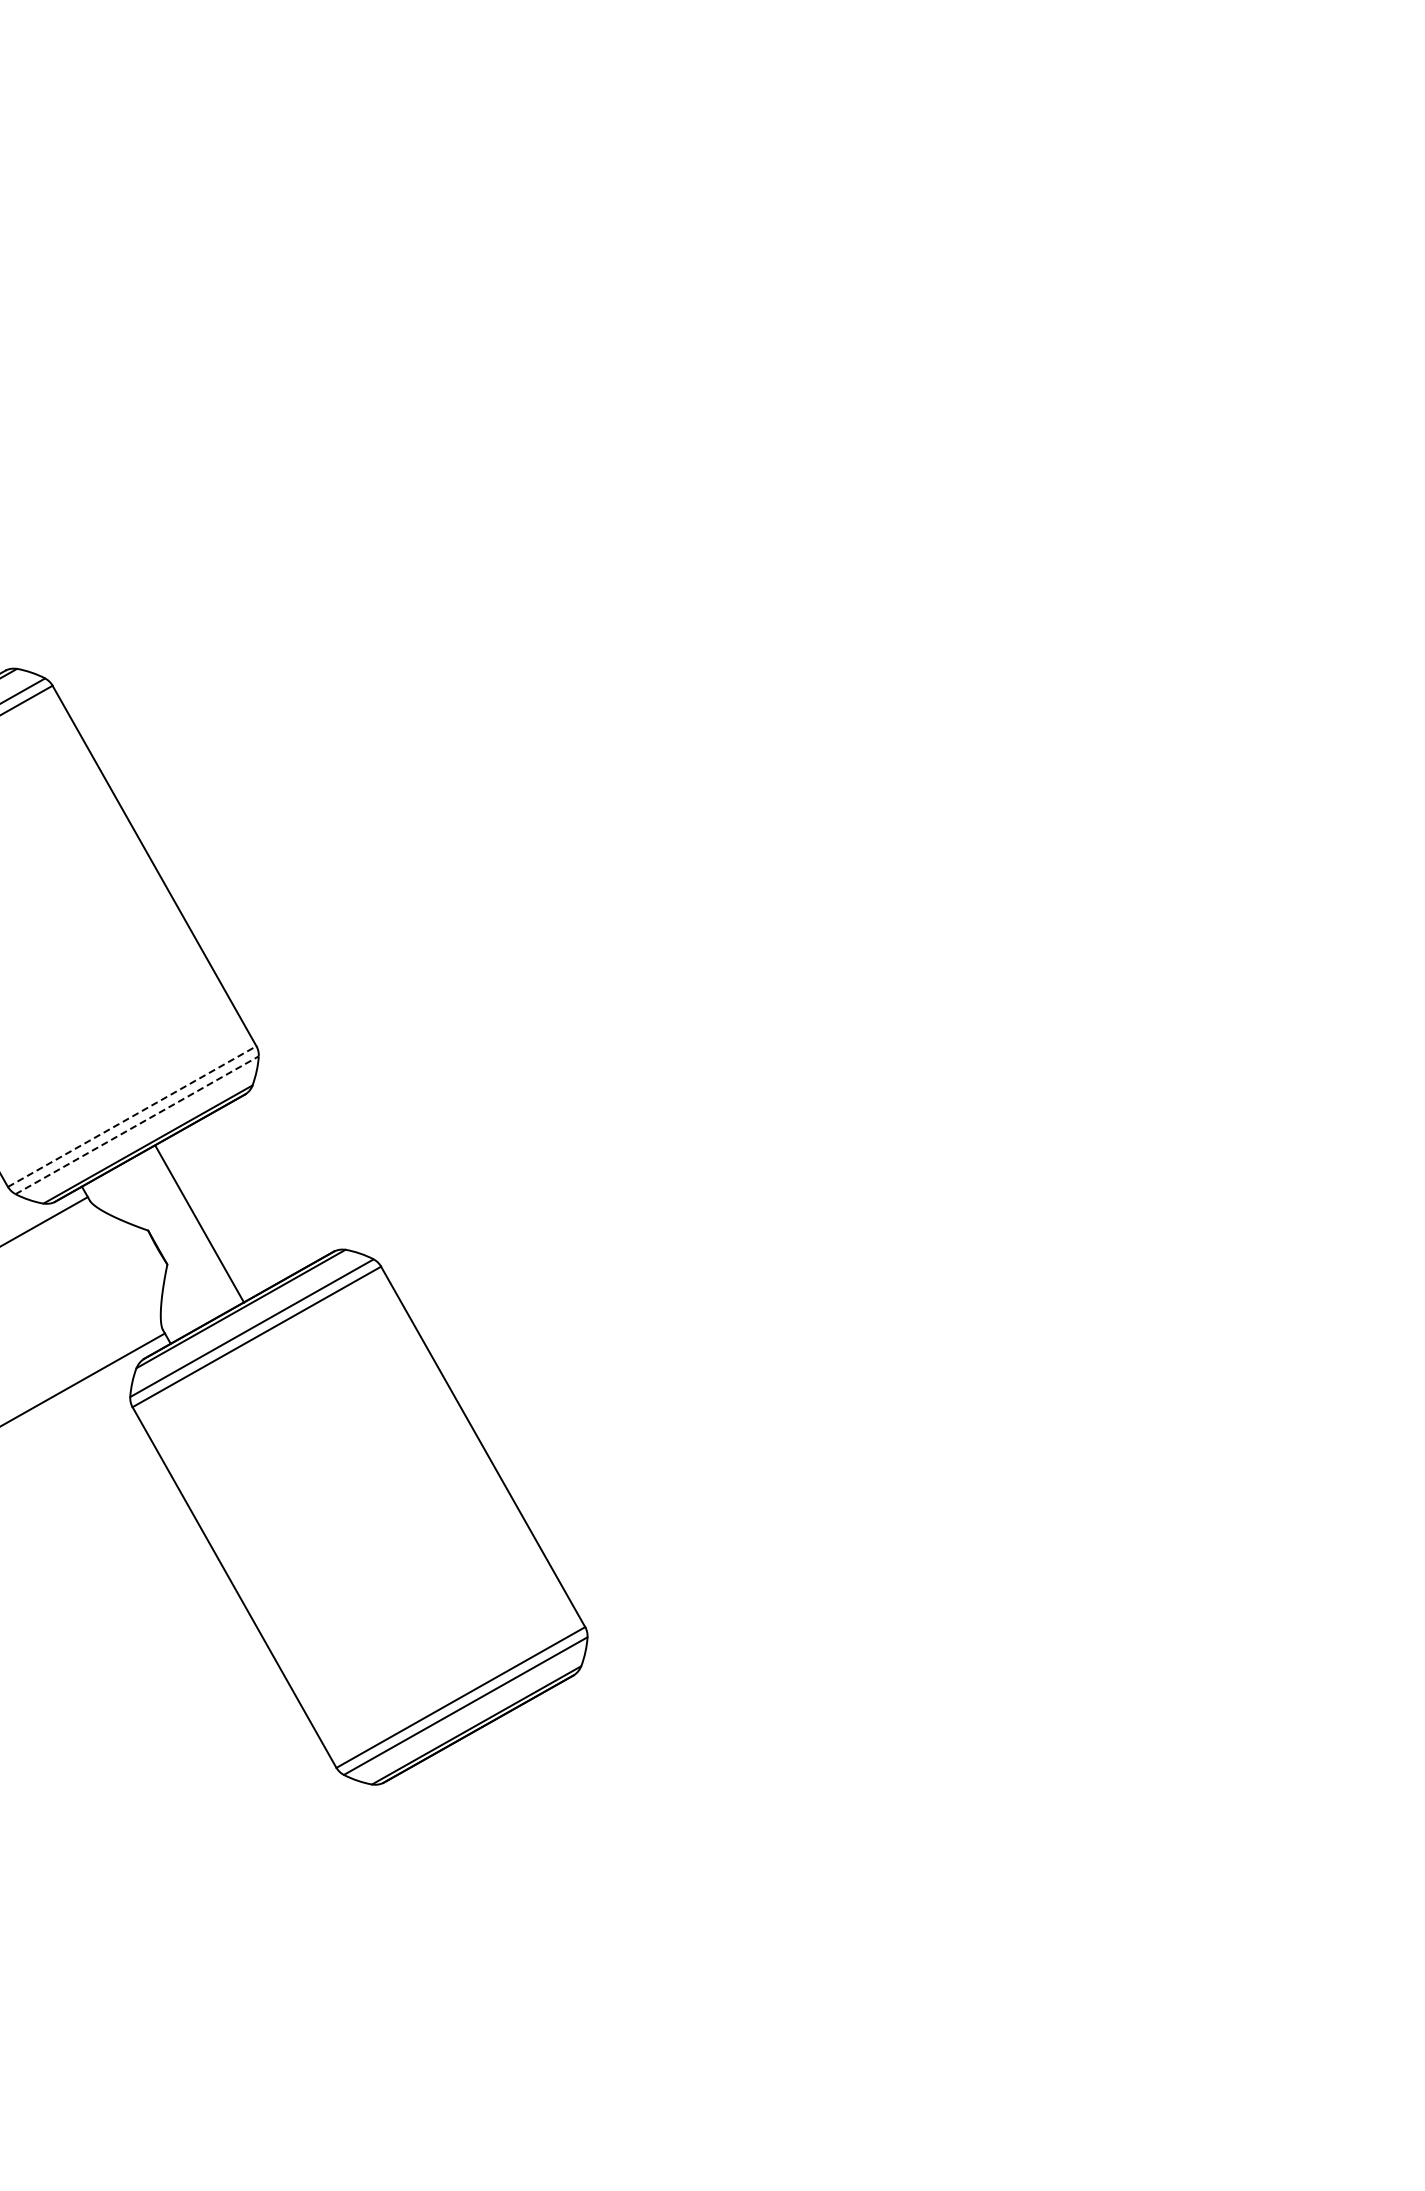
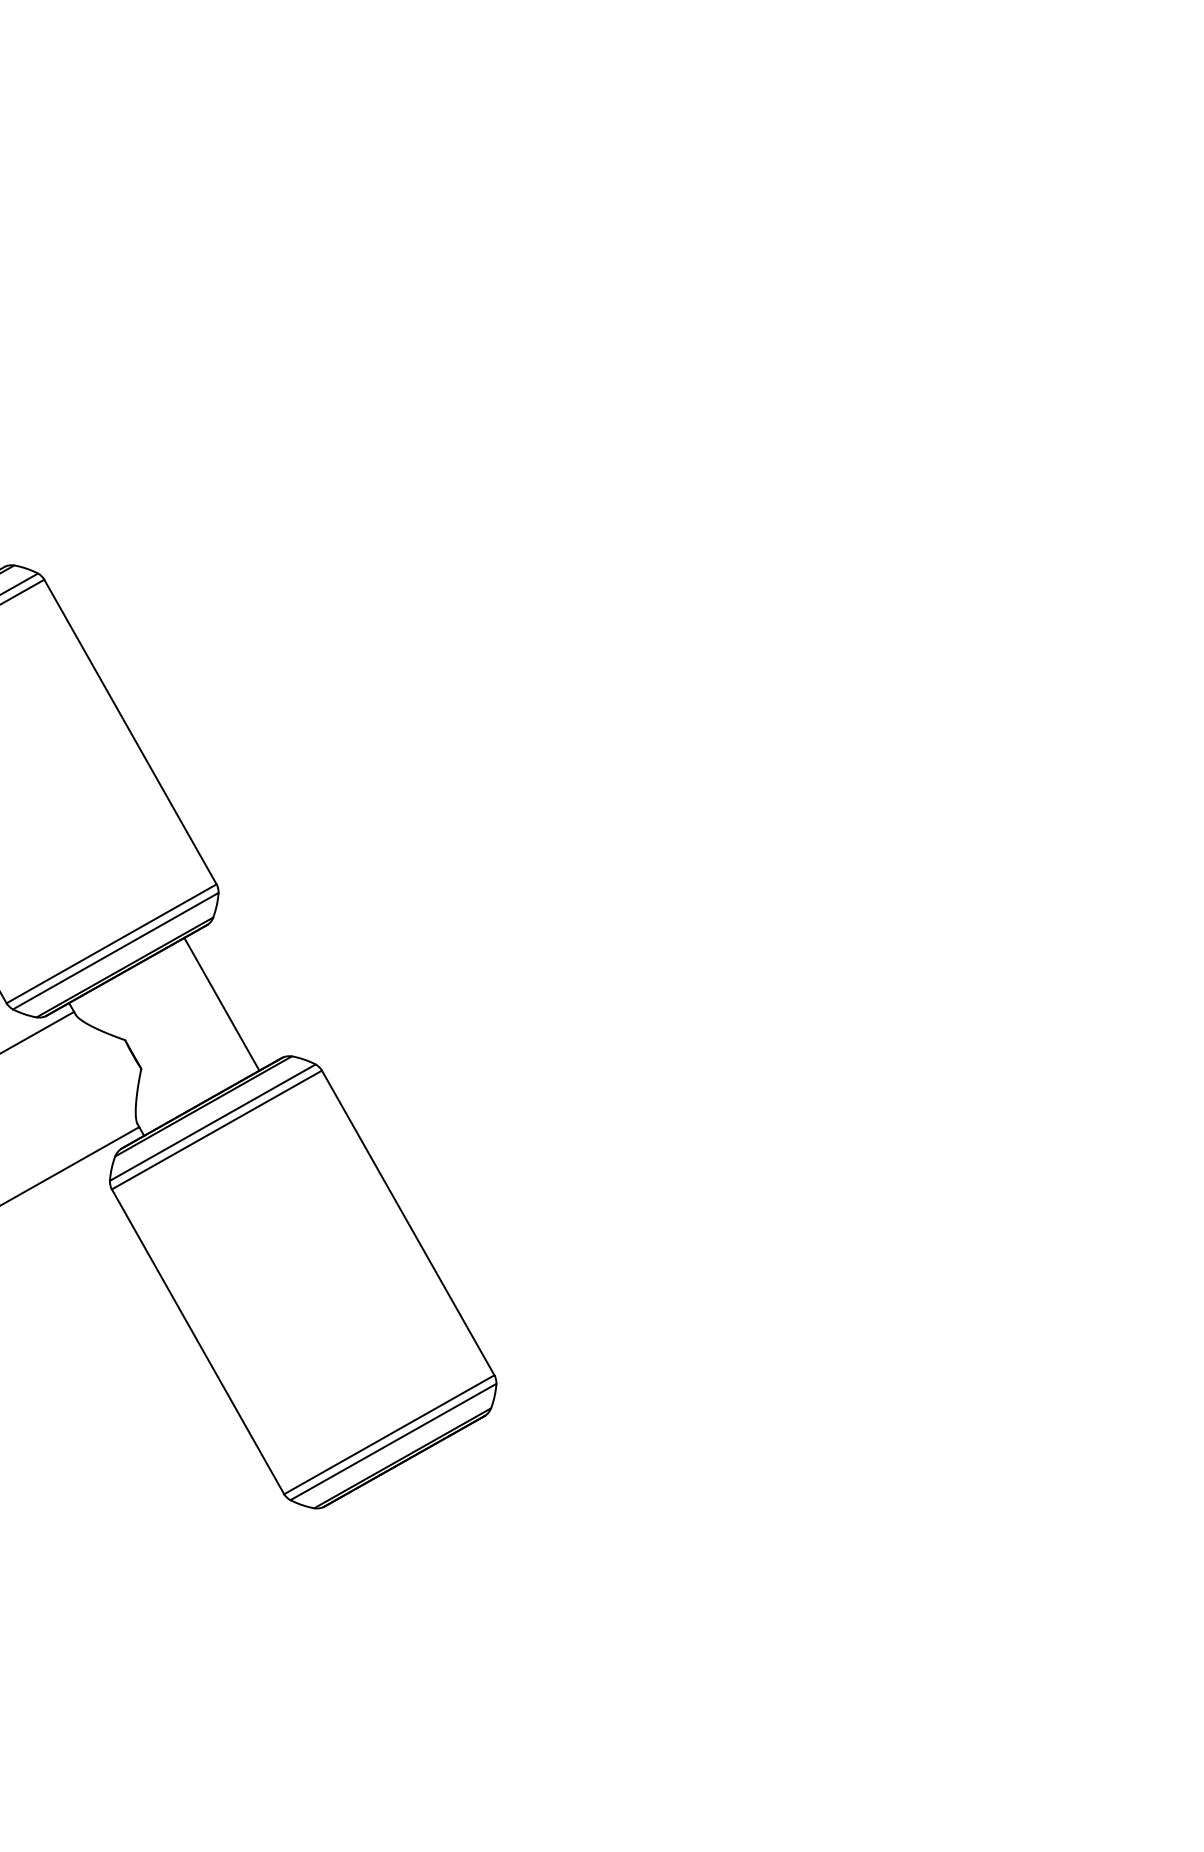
line: (132, 1116) -> (111, 943), dashed -> solid
line: (137, 1125) -> (116, 951), dashed -> solid
line: (199, 1223) -> (221, 1003), moved

